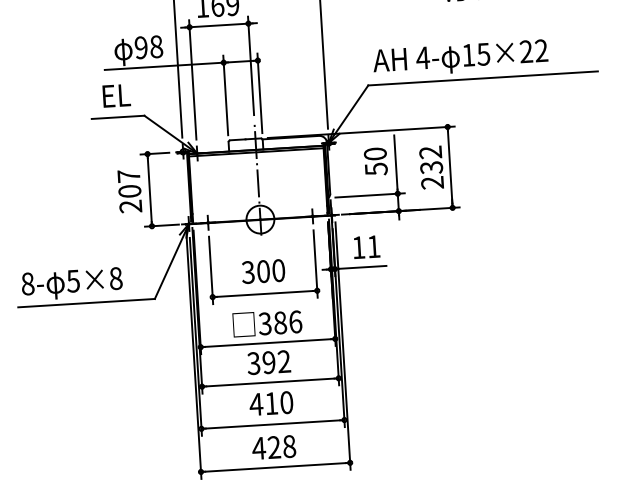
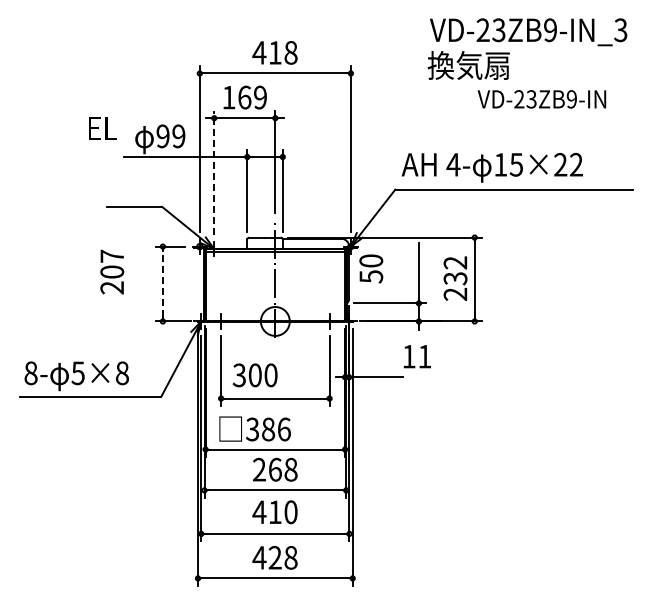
text: (156, 46) -> (178, 136), 98 -> 99
line: (192, 79) -> (214, 172), solid -> dashed
text: (116, 95) -> (102, 128), moved
text: (376, 161) -> (371, 268), moved
line: (149, 189) -> (162, 283), solid -> dashed
text: (130, 190) -> (112, 271), moved
text: (365, 247) -> (416, 356), moved
text: (262, 271) -> (254, 375), moved
text: (266, 322) -> (254, 428), moved
text: (268, 362) -> (274, 469), 392 -> 268

